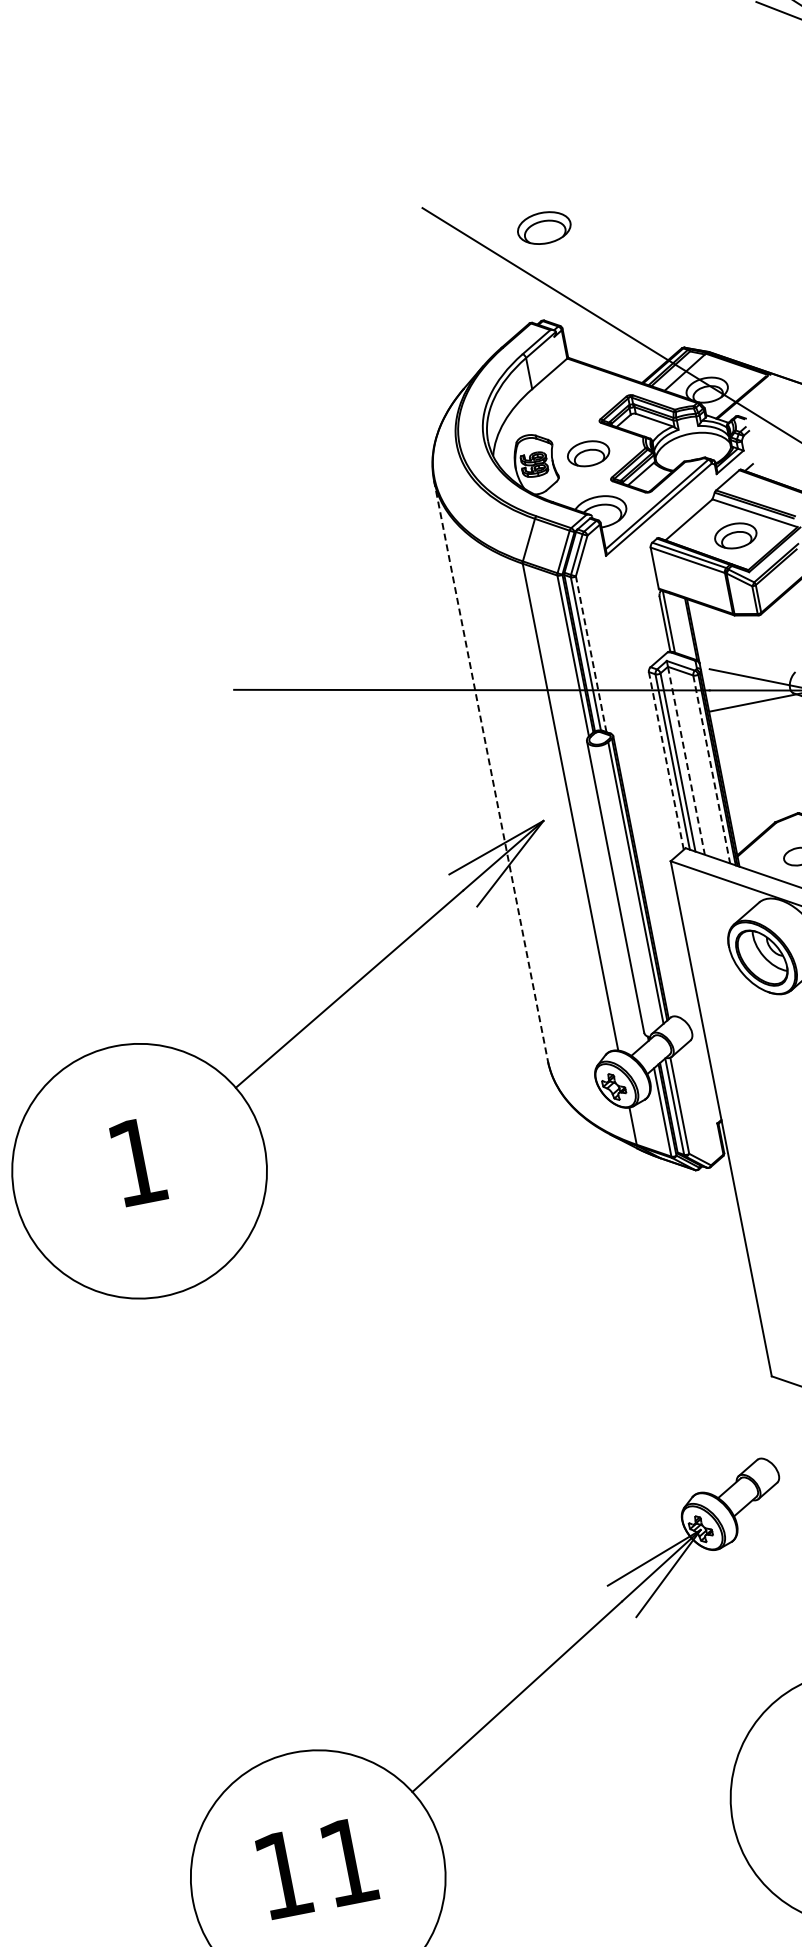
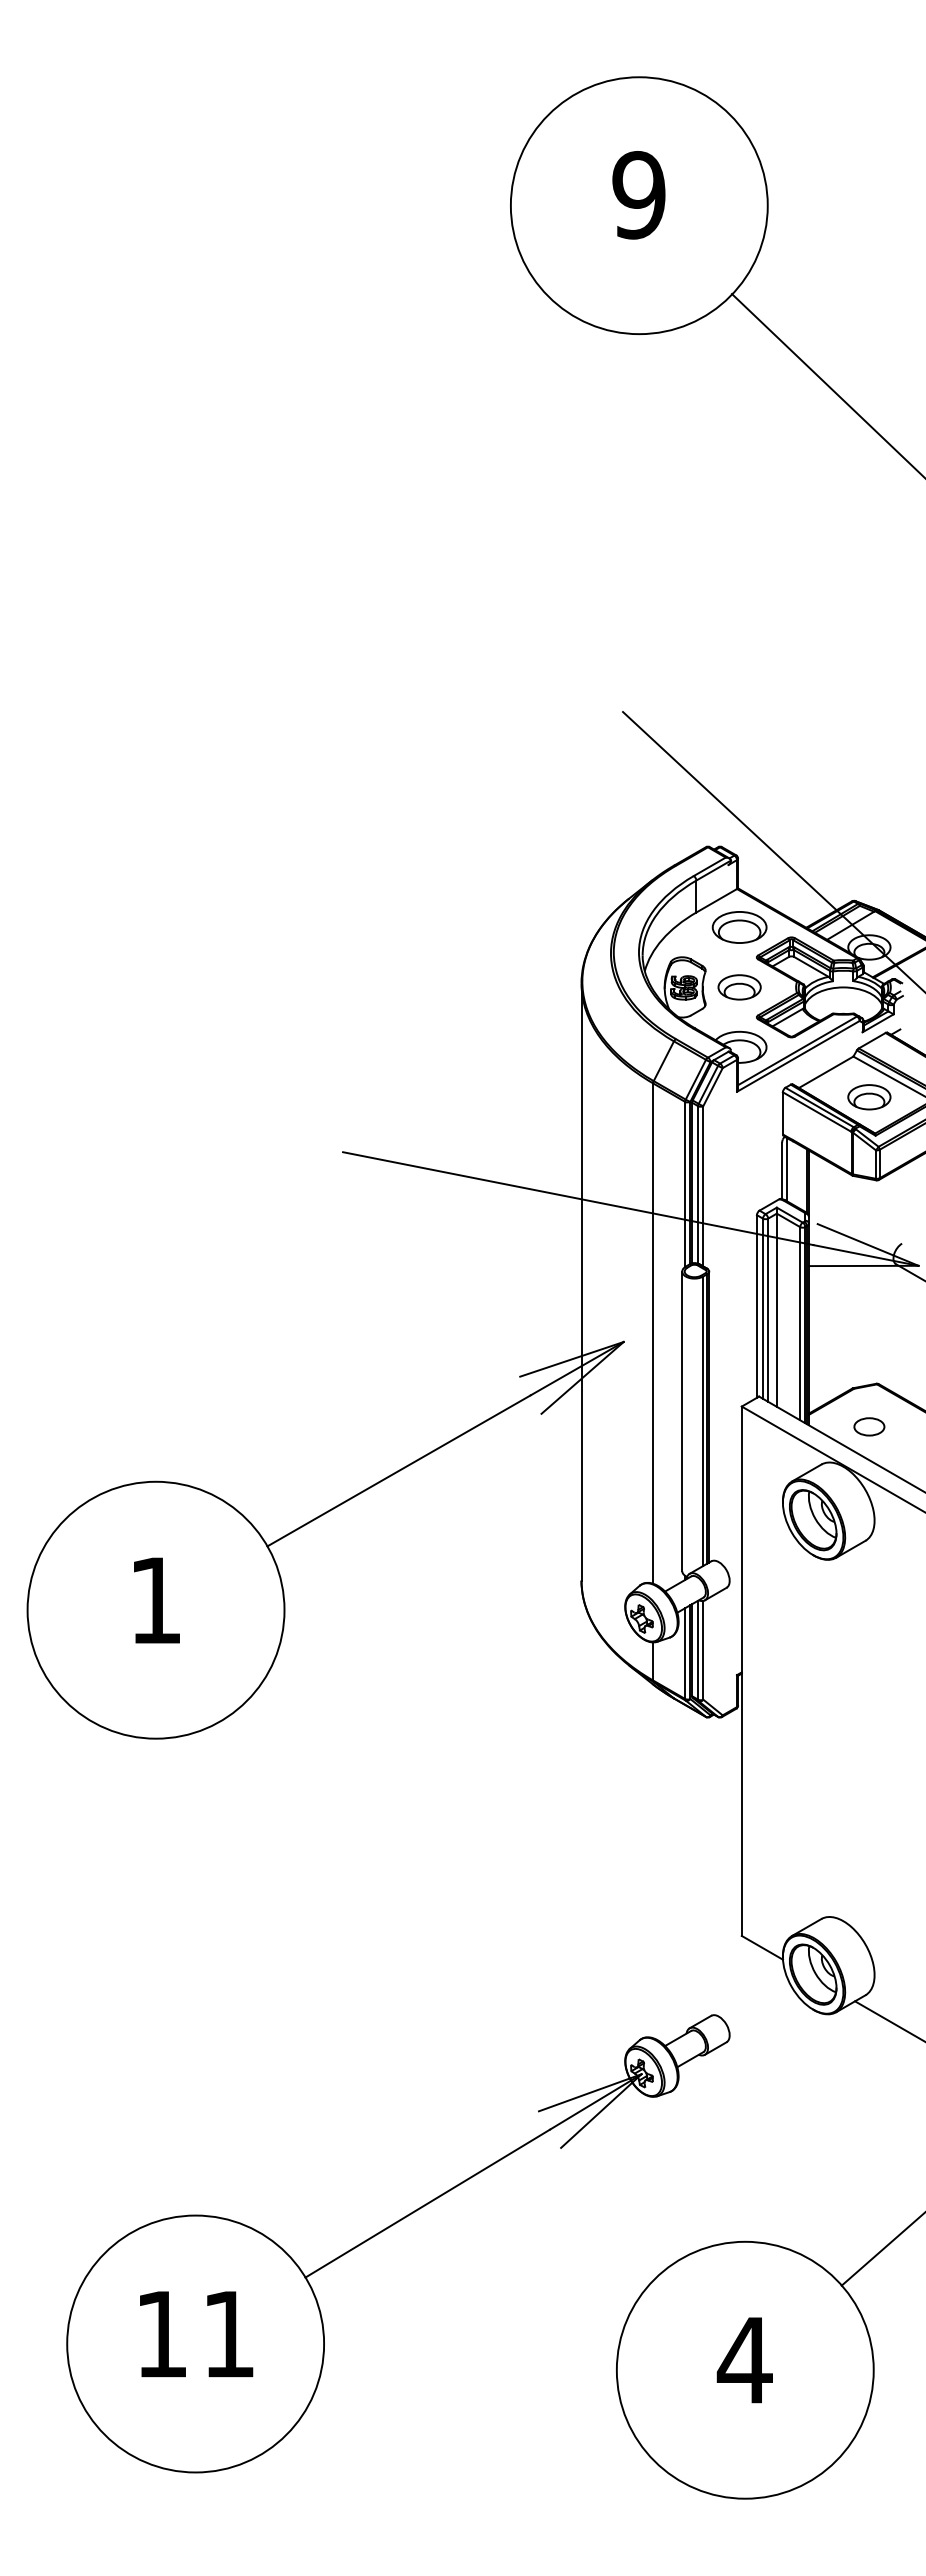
part: (544, 228) -> (739, 927), moved
line: (591, 653) -> (703, 1185), dashed -> solid
line: (665, 760) -> (756, 1305), dashed -> solid
line: (686, 761) -> (776, 1310), dashed -> solid
line: (711, 769) -> (800, 1323), dashed -> solid
line: (491, 771) -> (581, 1282), dashed -> solid

